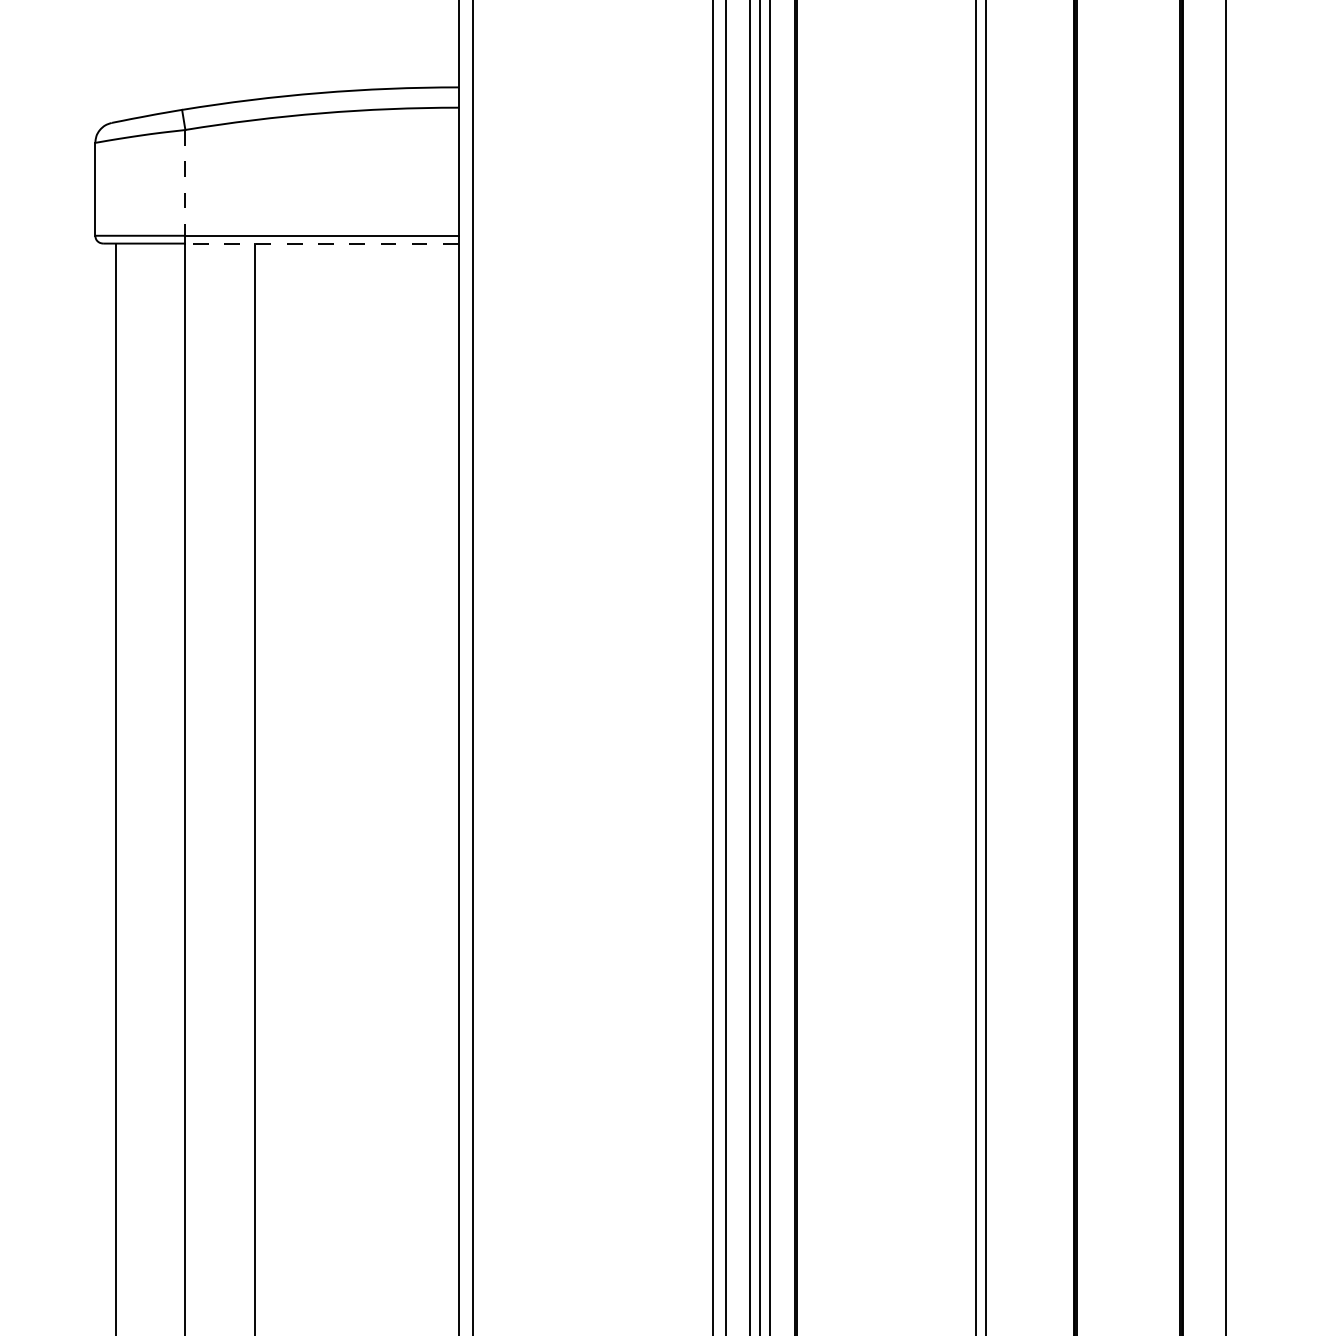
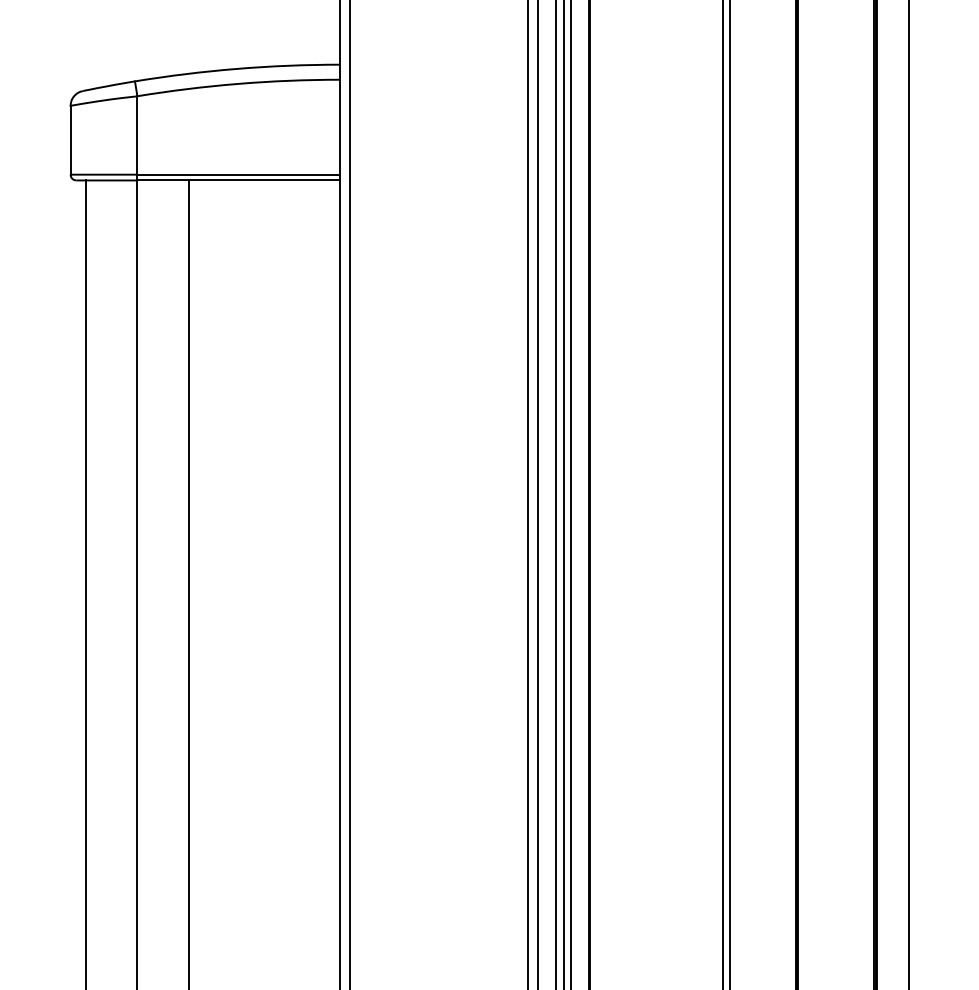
line: (185, 182) -> (137, 135), dashed -> solid
line: (322, 243) -> (239, 180), dashed -> solid

